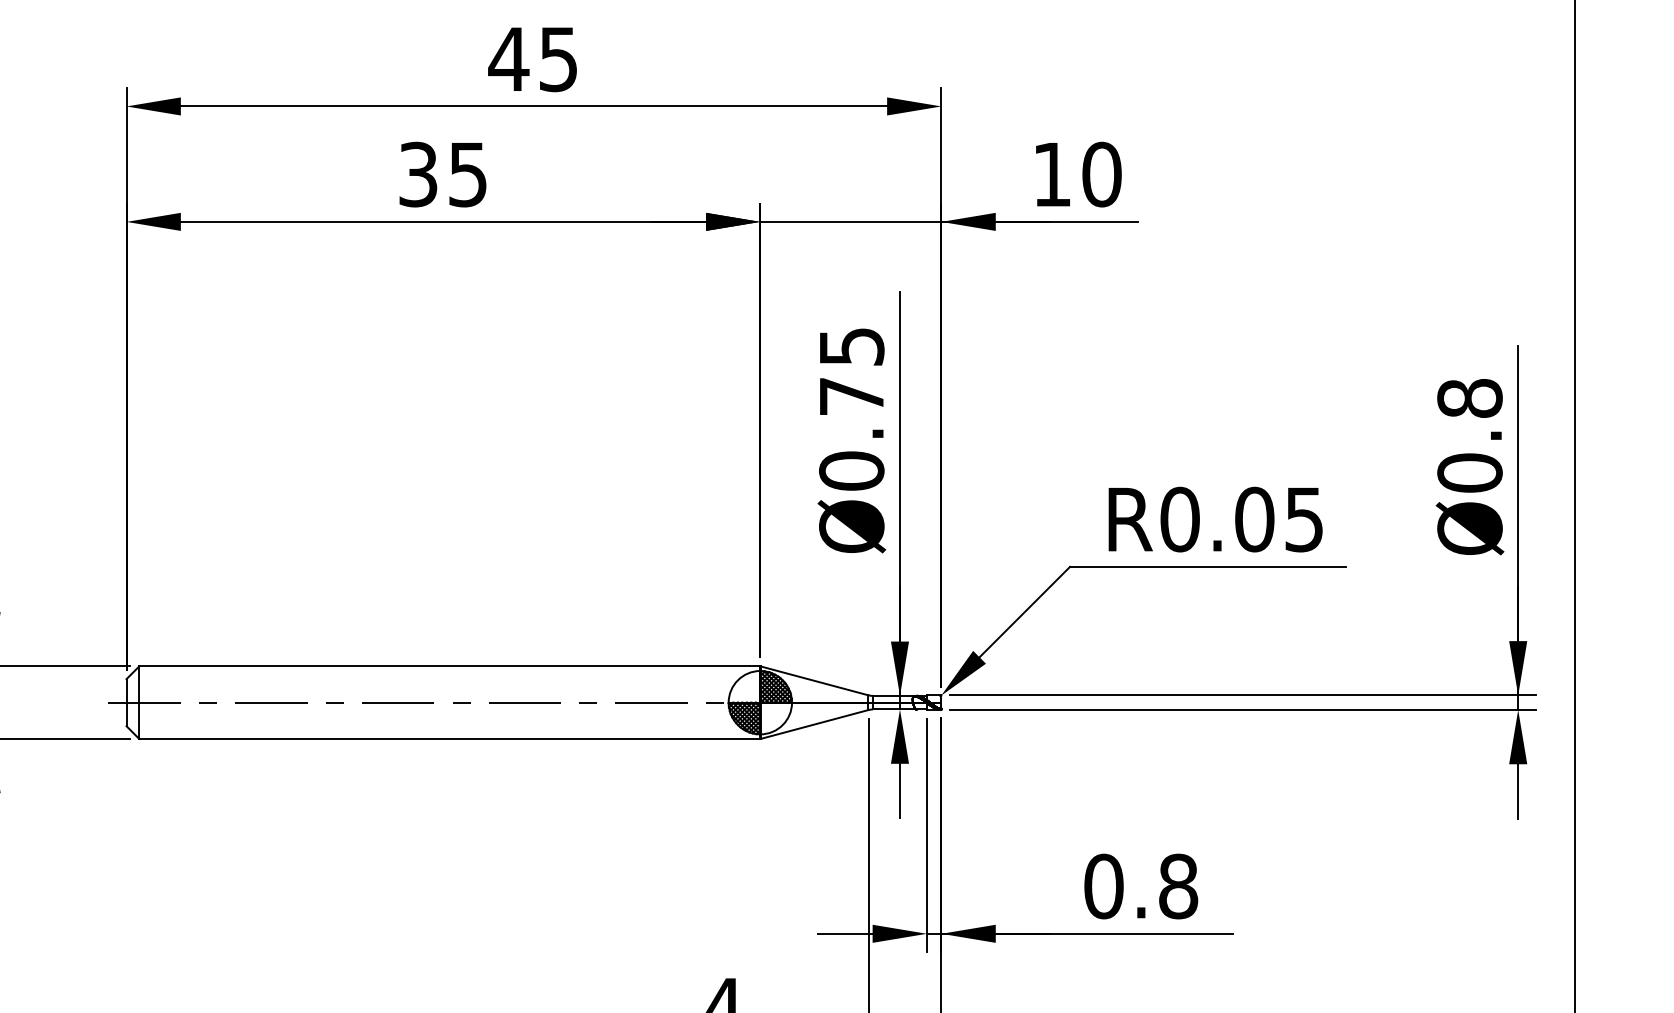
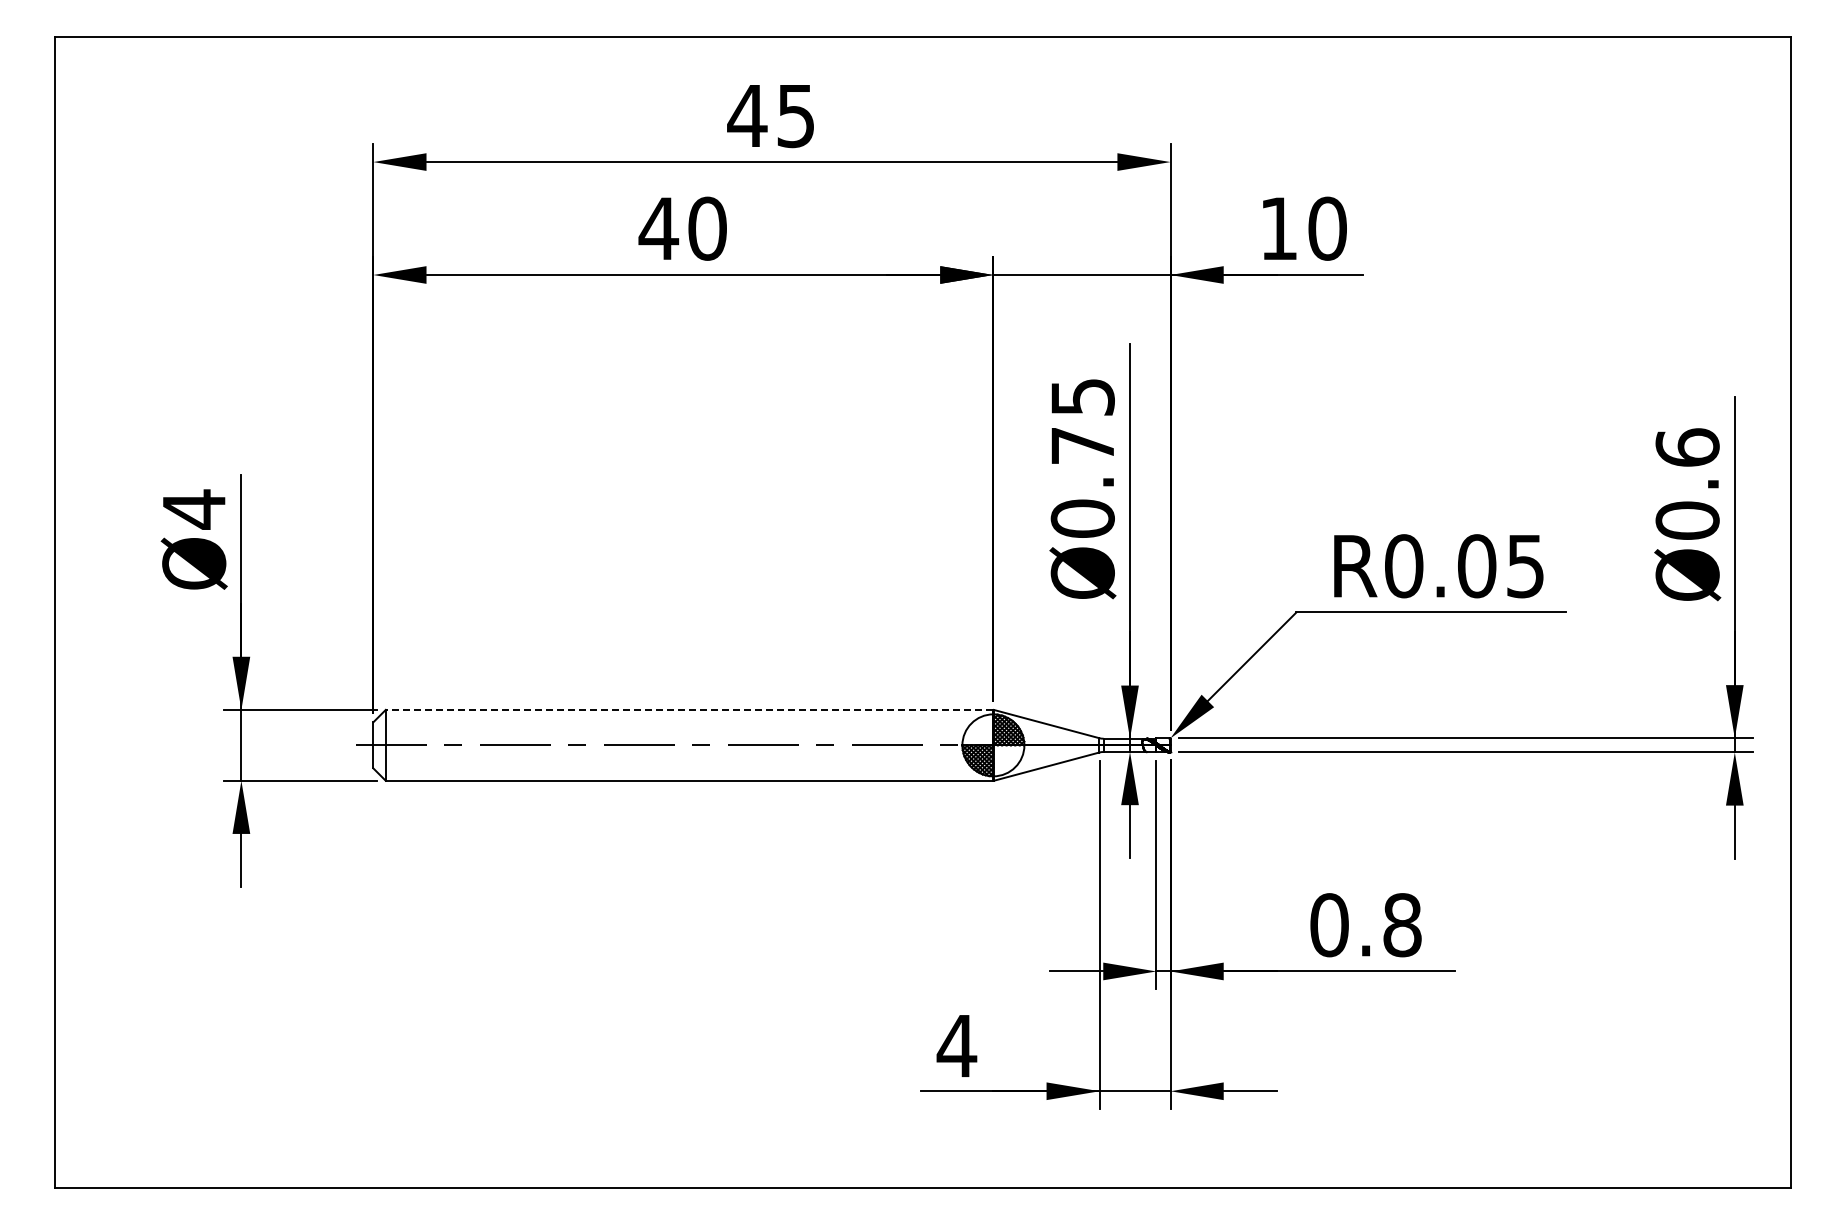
text: (442, 174) -> (682, 228), 35 -> 40
text: (1469, 398) -> (1687, 447), Ø0.8 -> Ø0.6
line: (449, 666) -> (689, 709), solid -> dashed

